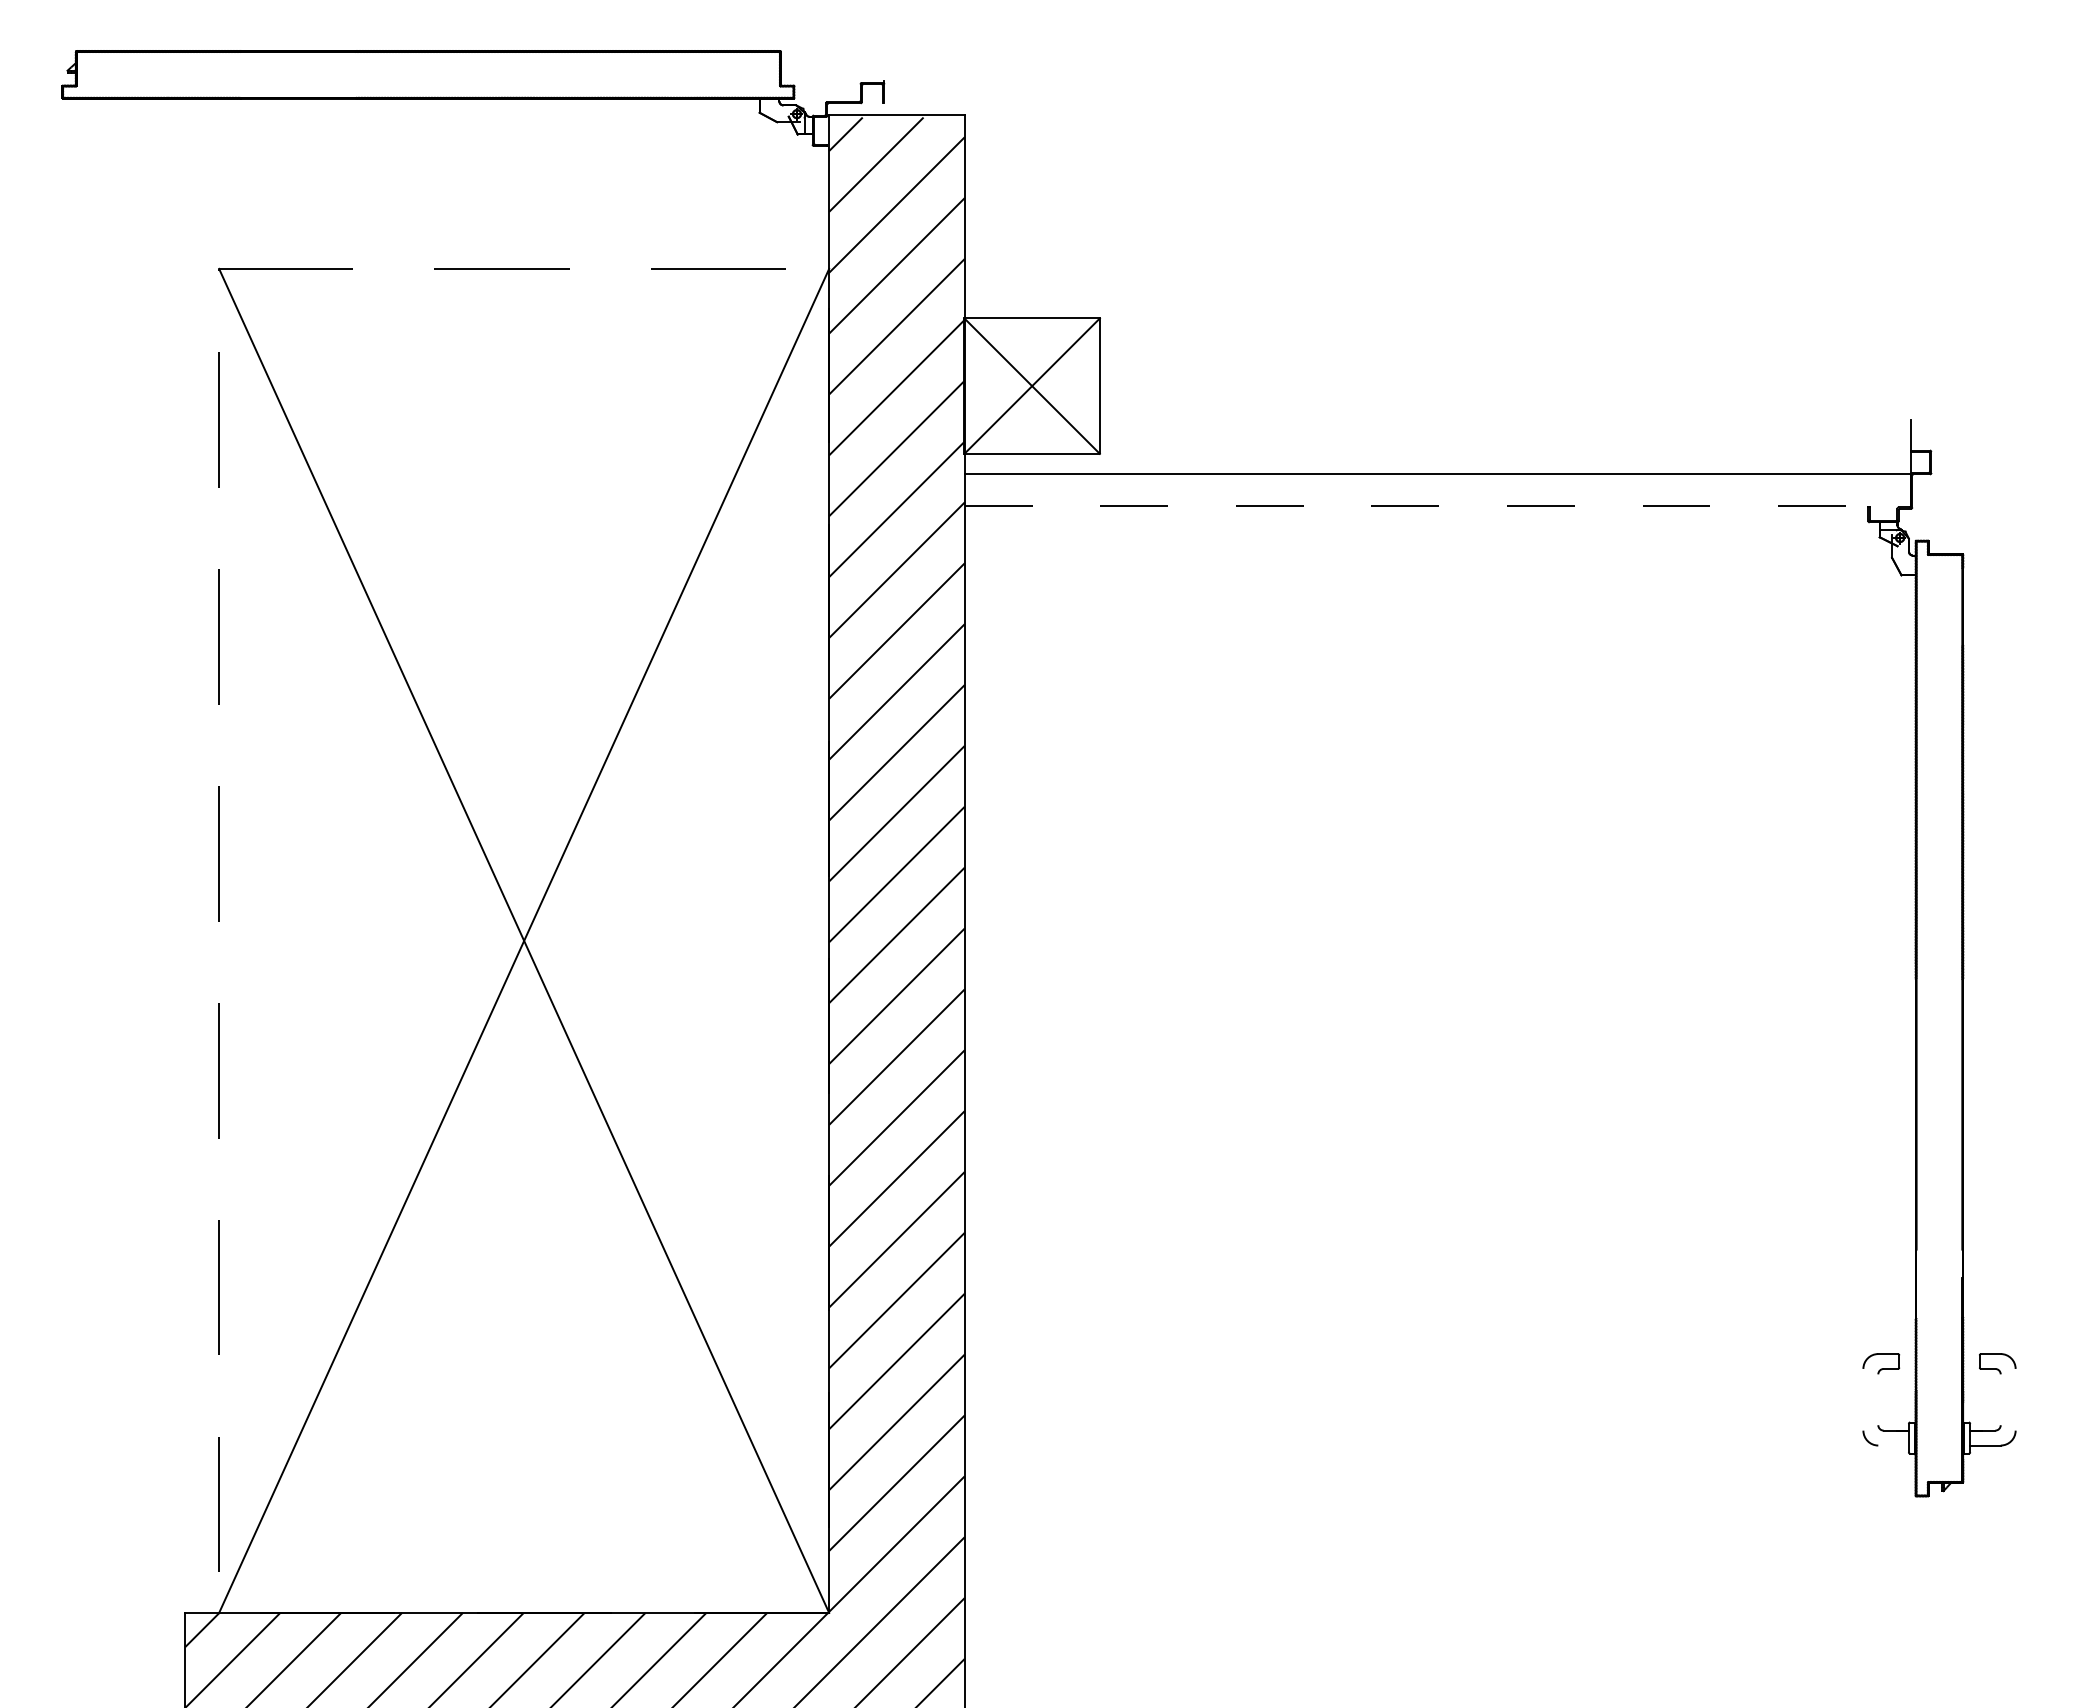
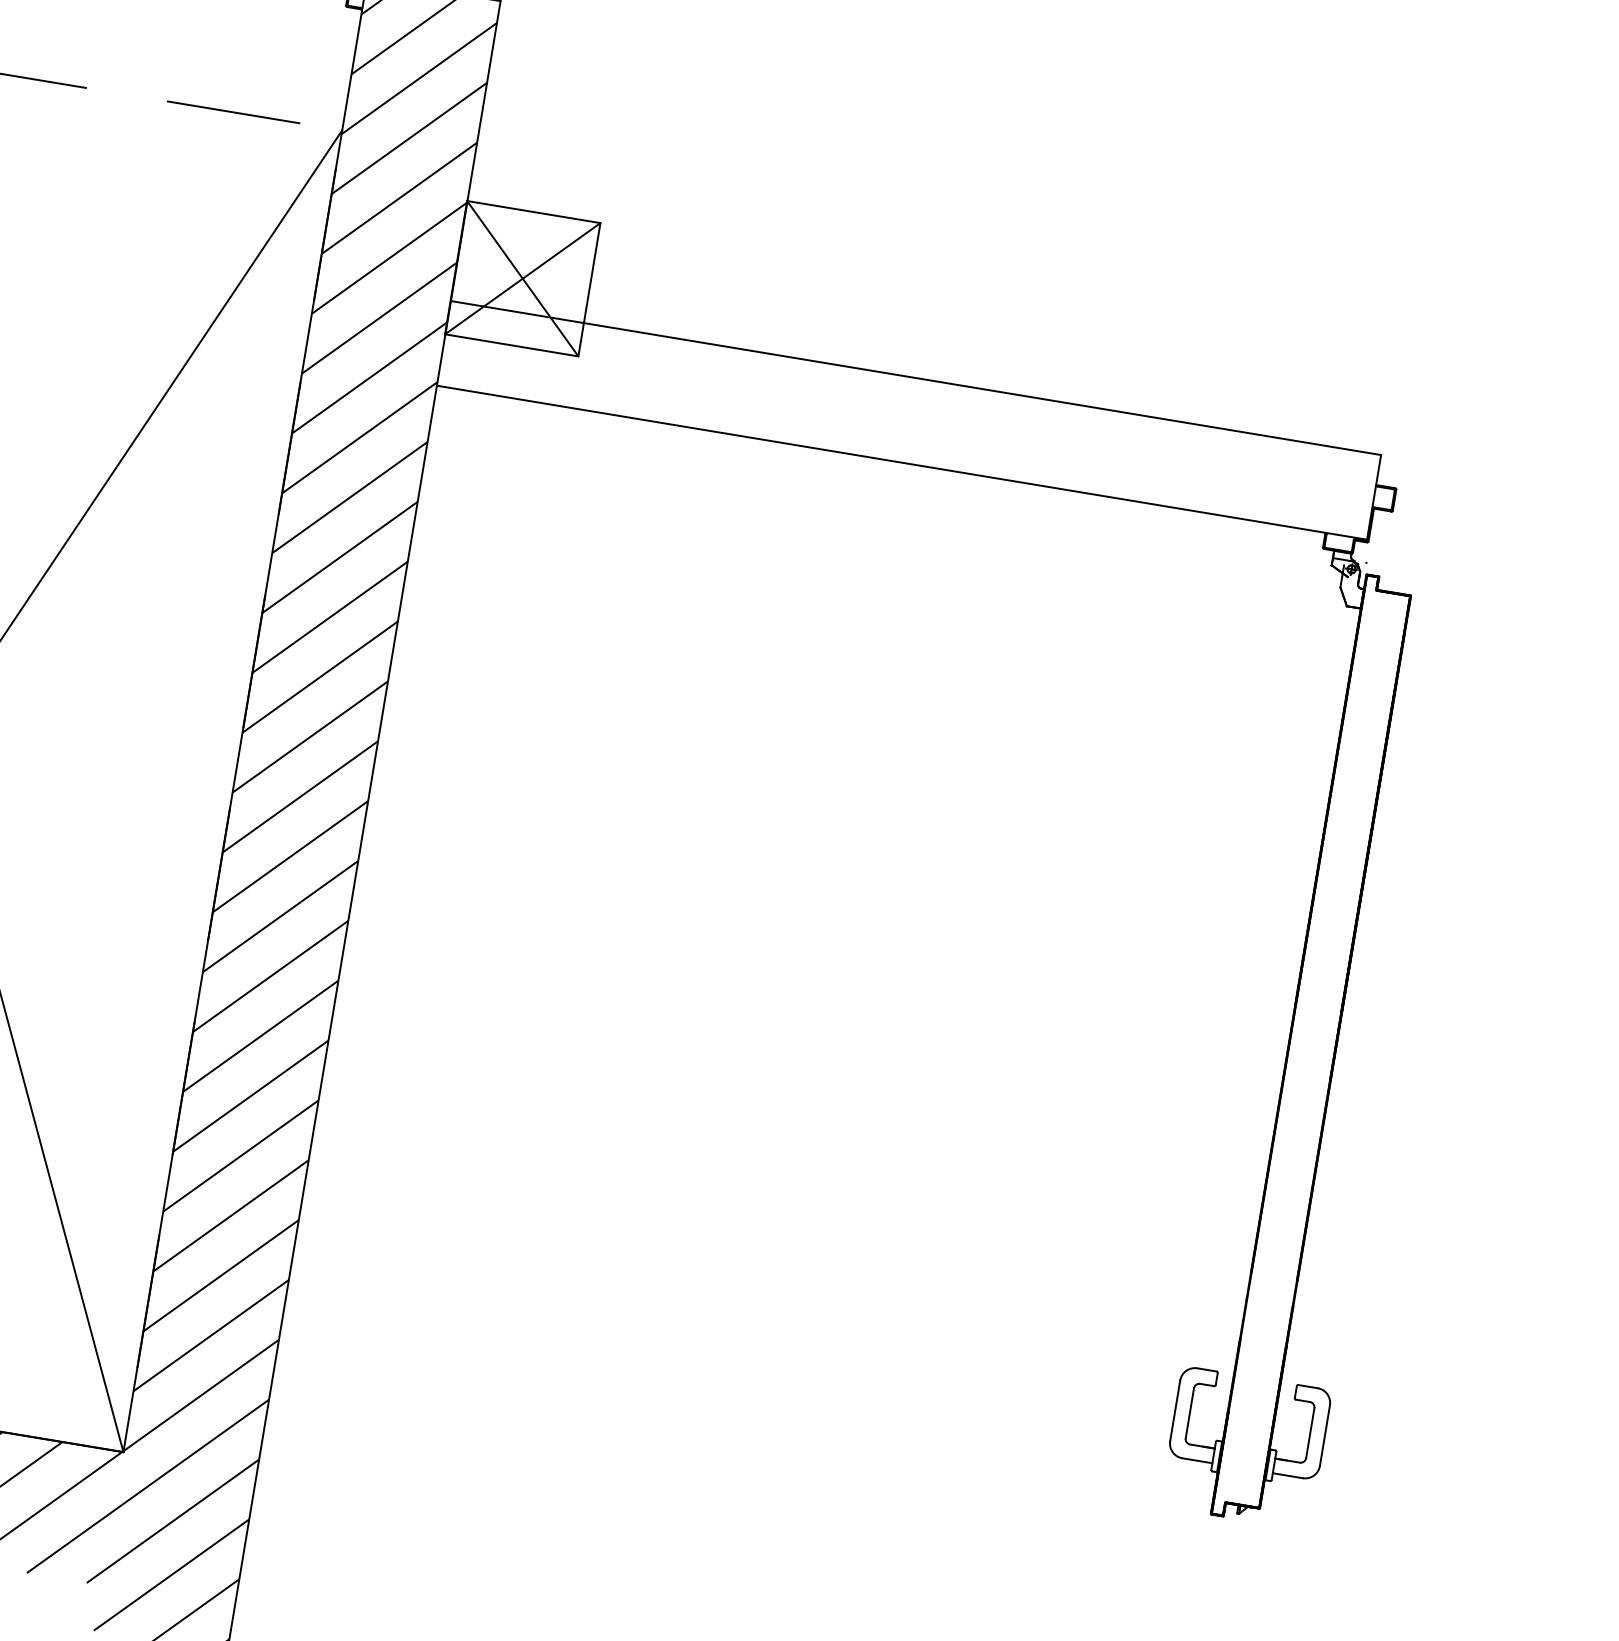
line: (1437, 474) -> (915, 378), moved
line: (1437, 506) -> (901, 463), dashed -> solid
line: (1863, 1399) -> (1175, 1410), added
line: (1878, 1399) -> (1190, 1413), added
line: (2000, 1399) -> (1310, 1432), added
line: (2015, 1399) -> (1324, 1435), added
line: (1893, 1445) -> (1197, 1460), added

